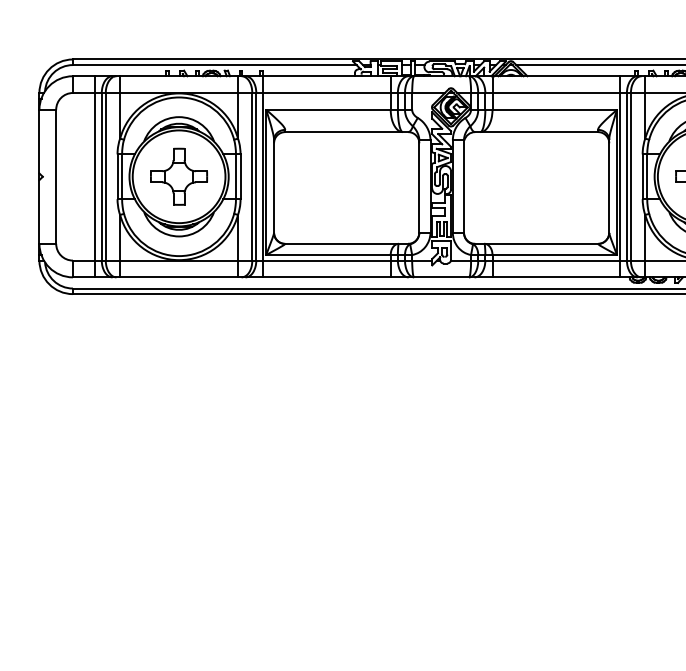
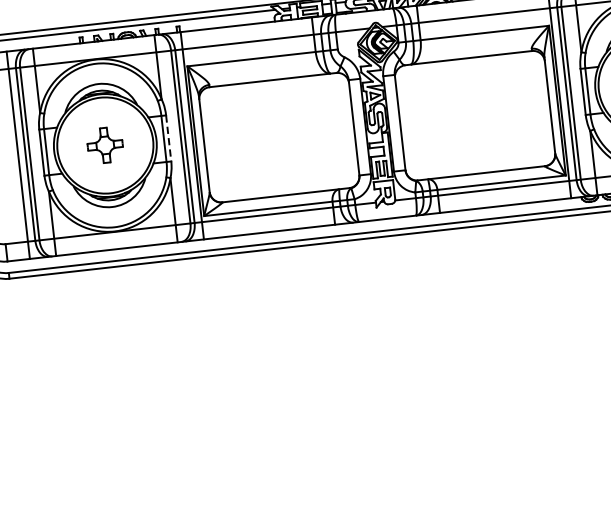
part: (178, 176) -> (104, 145), size x0.6
line: (240, 177) -> (168, 139), solid -> dashed

